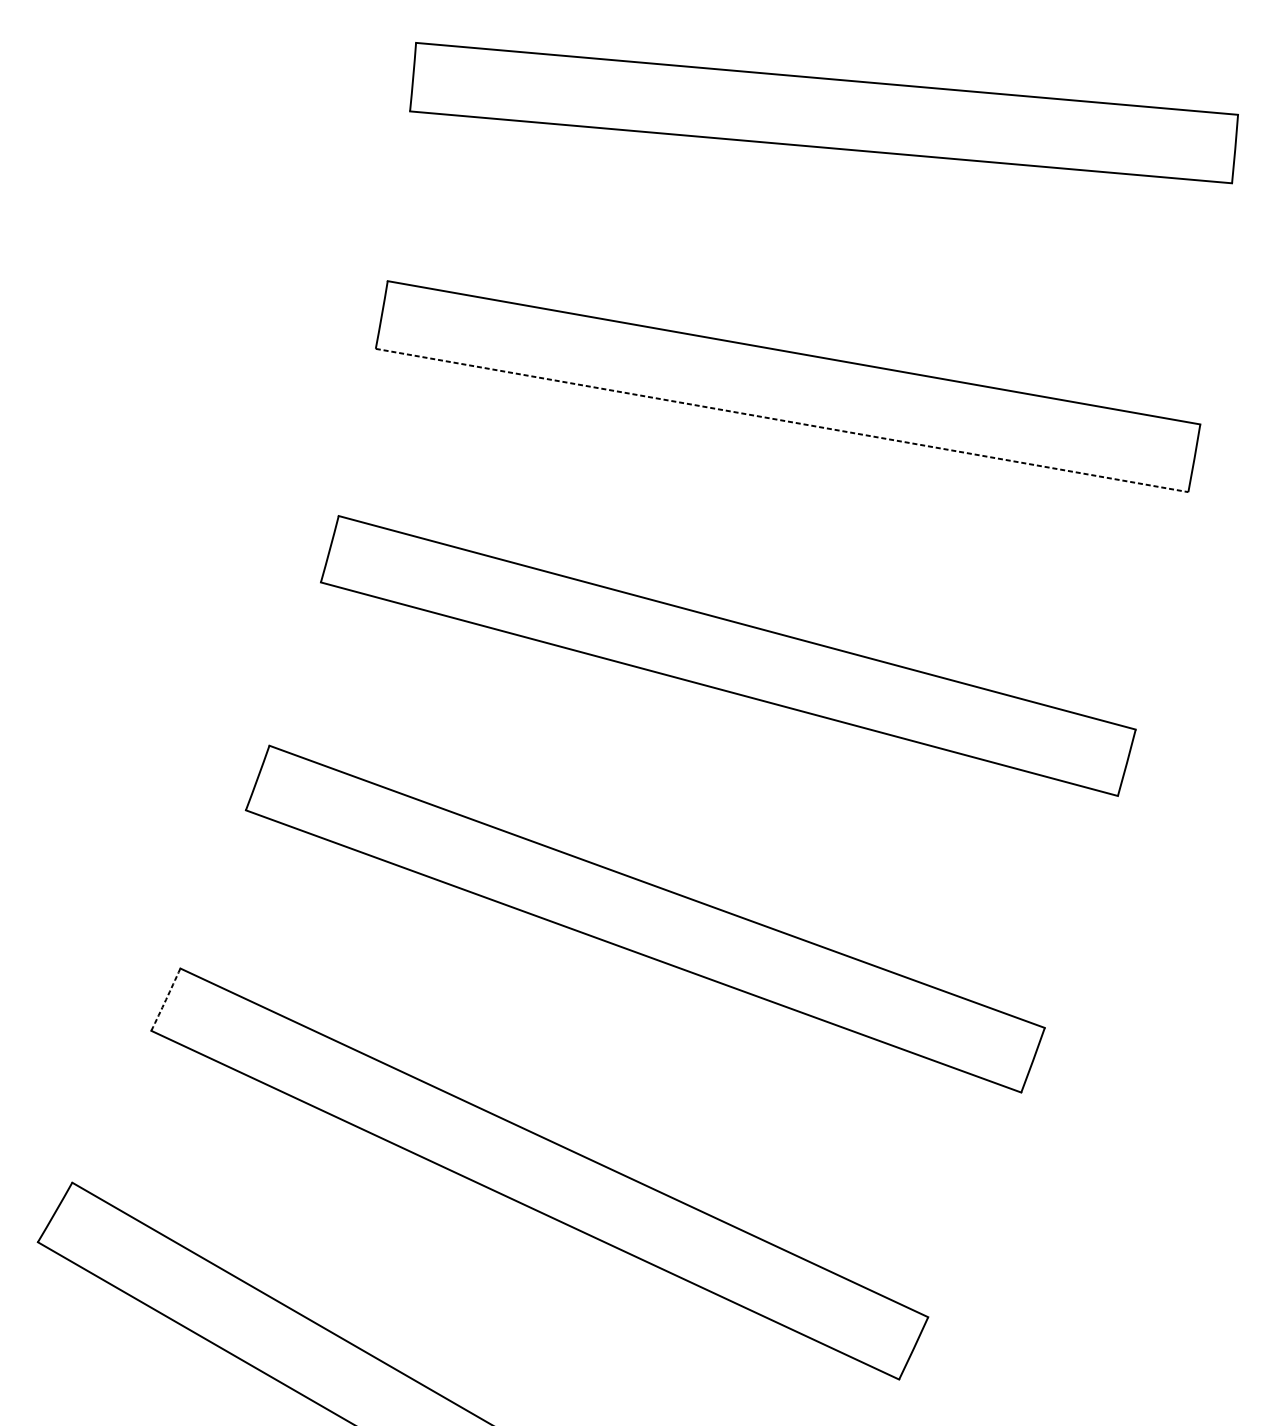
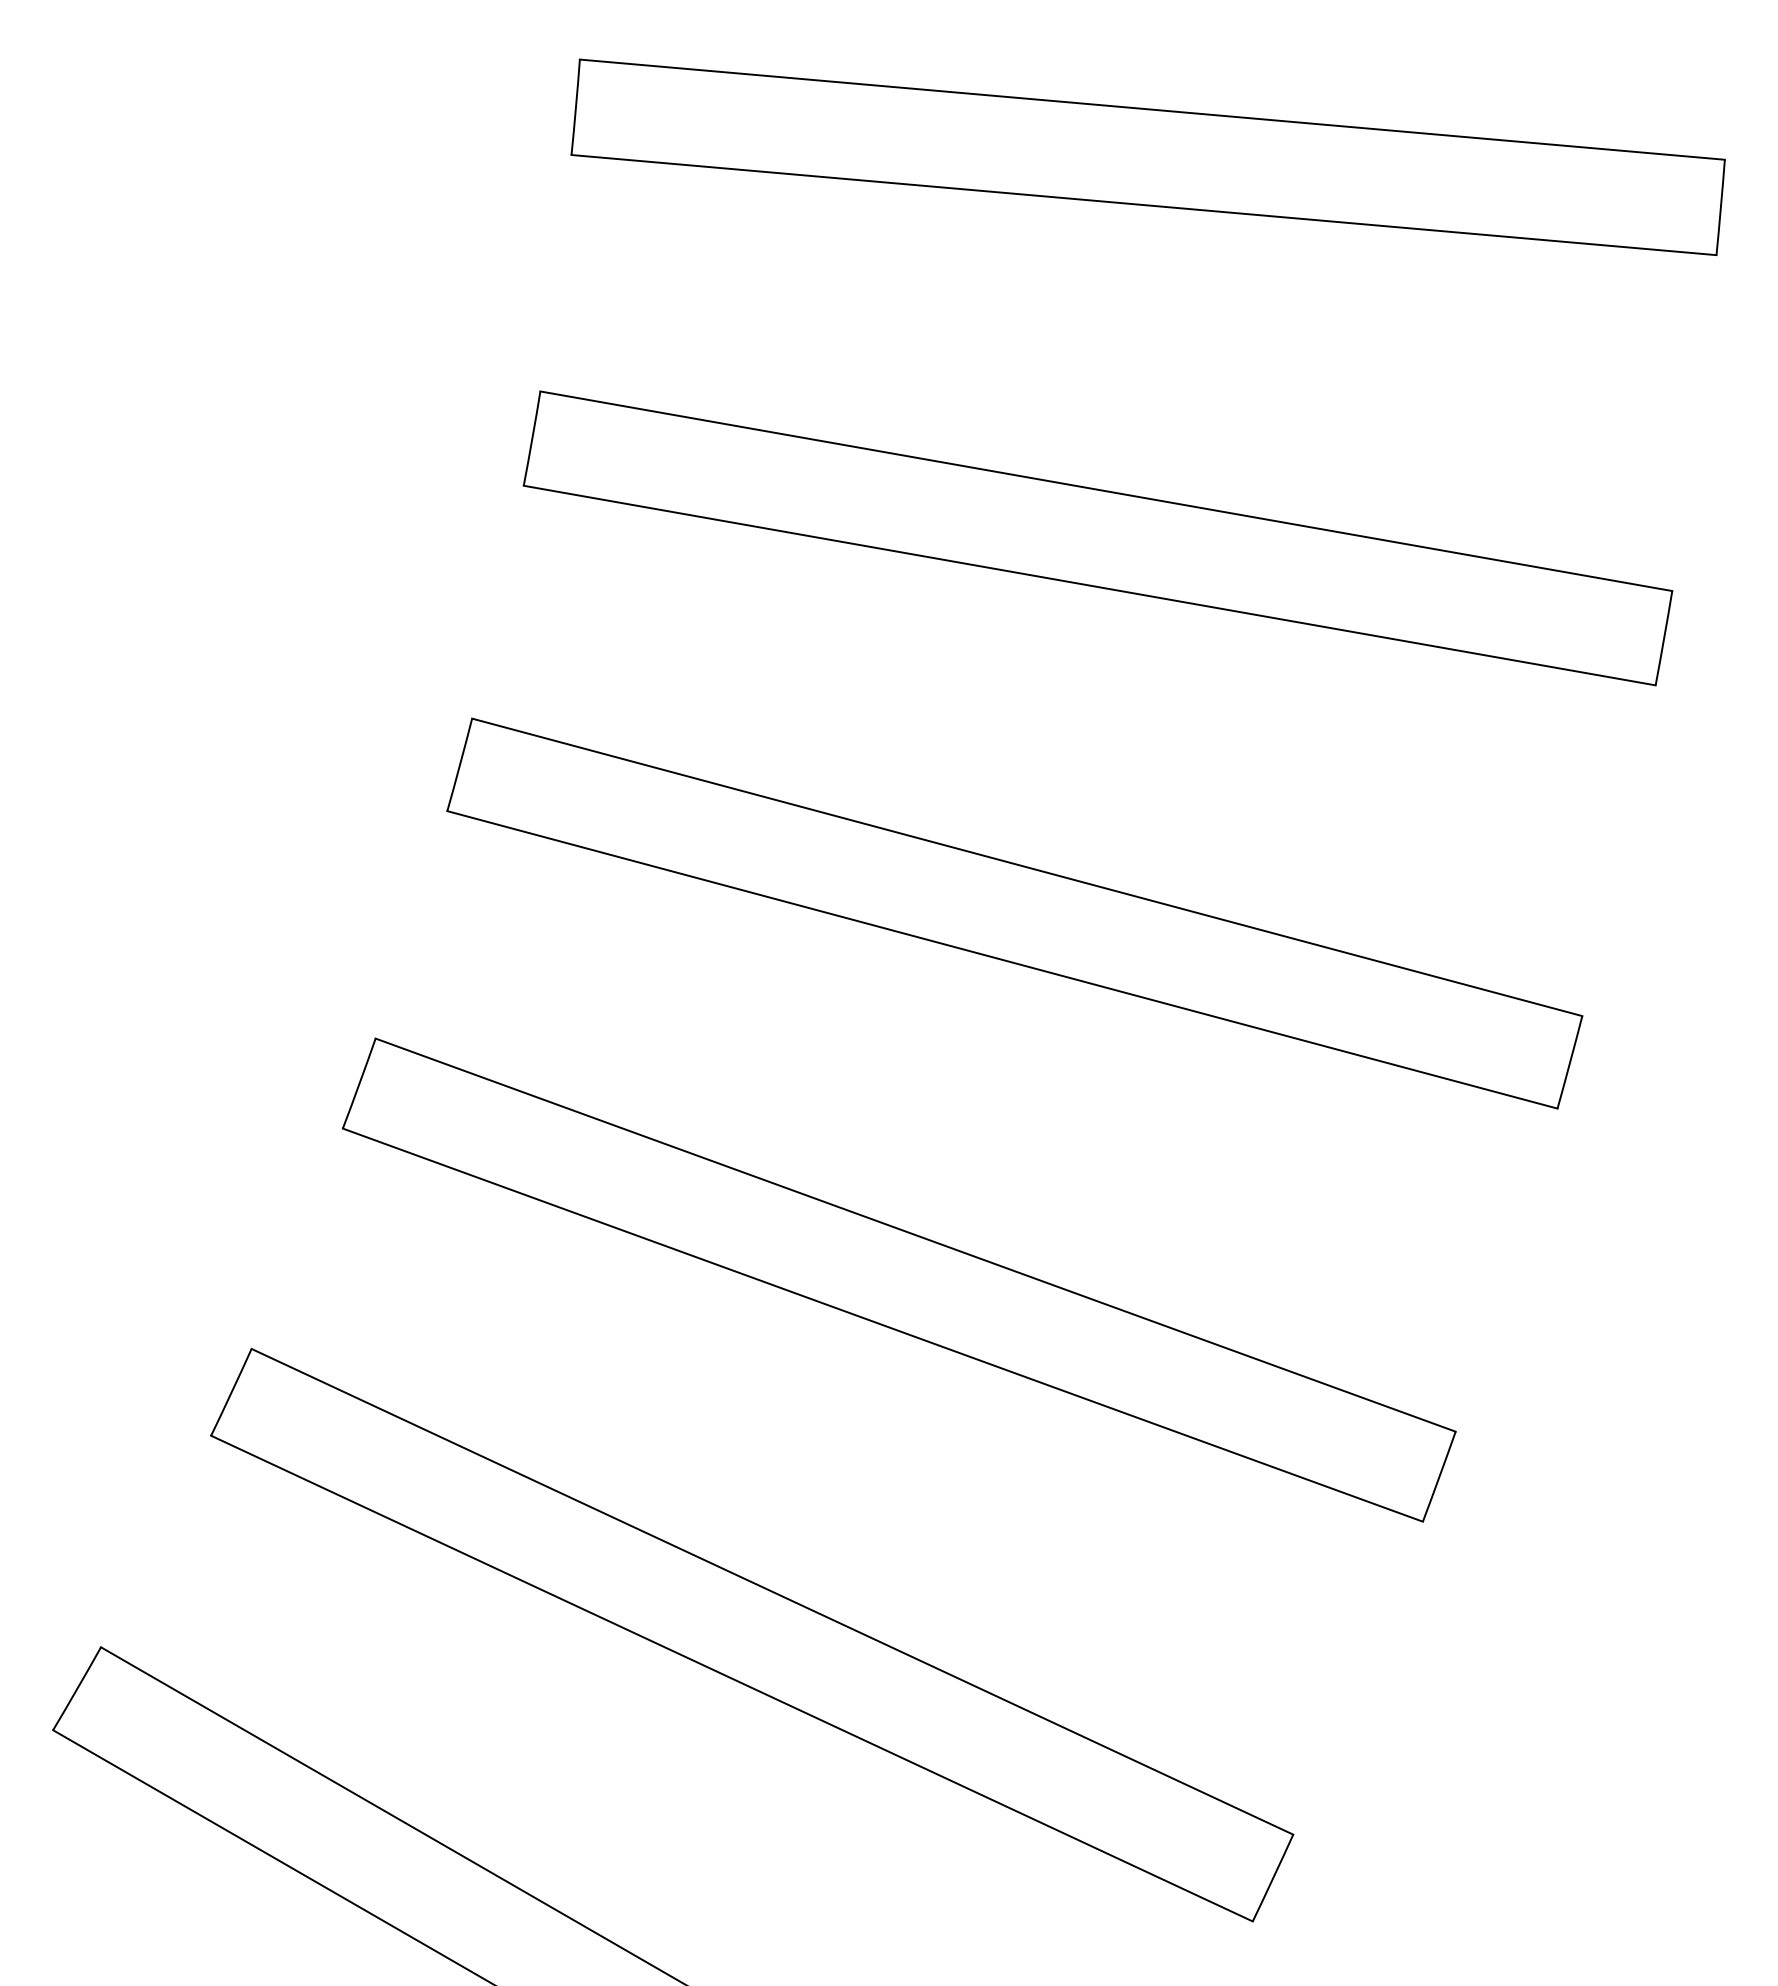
line: (781, 420) -> (1089, 585), dashed -> solid
arc: (165, 999) -> (231, 1392), dashed -> solid

